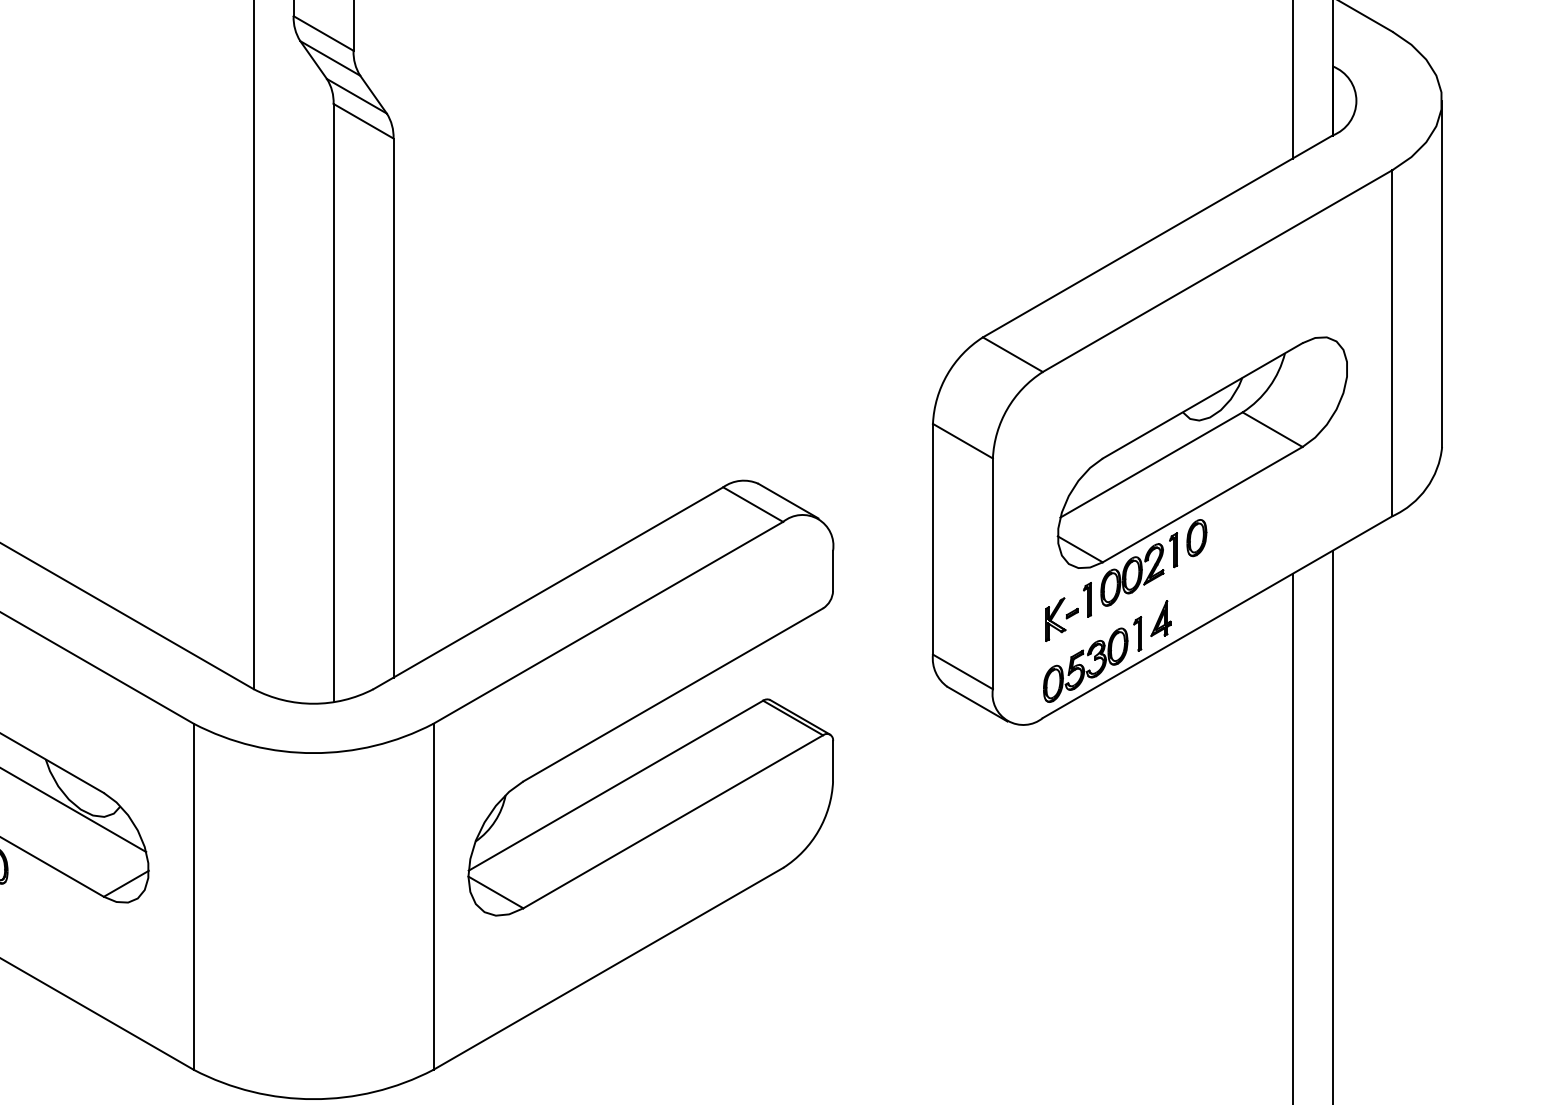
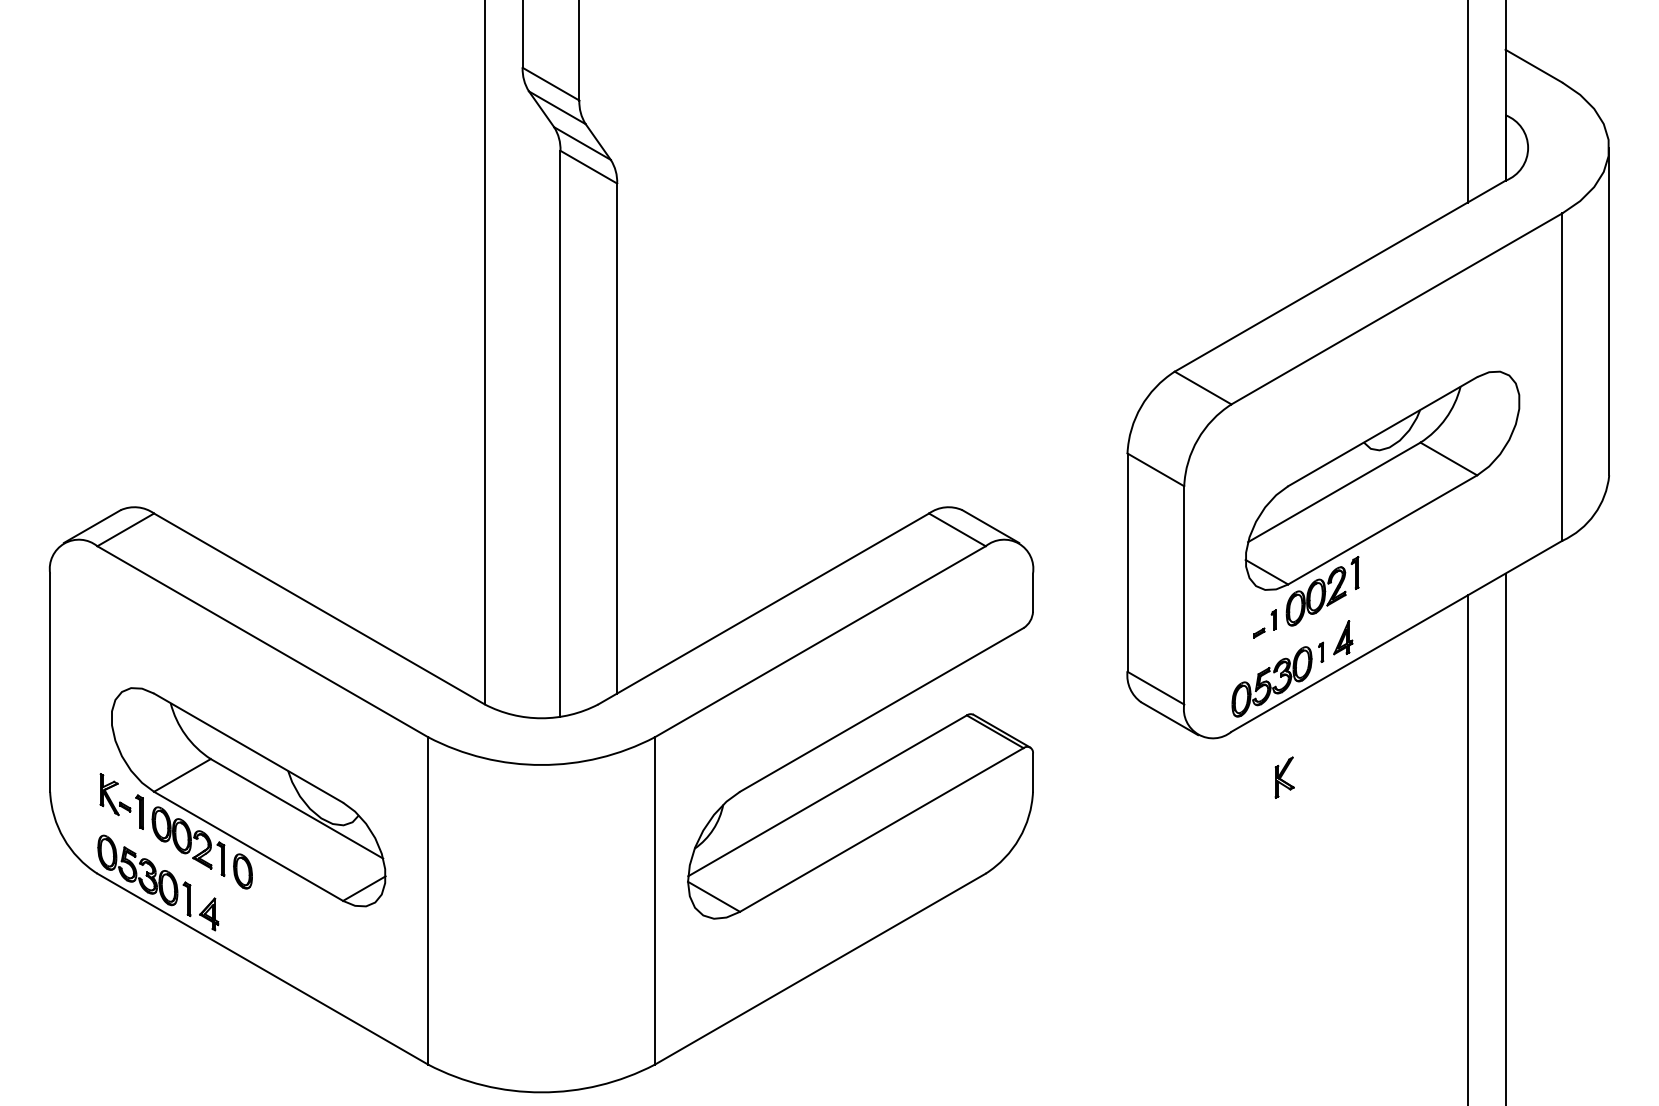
part: (1197, 538) -> (1377, 561), removed
part: (1087, 599) -> (1273, 619), size x0.6
part: (1055, 619) -> (1284, 777), moved
part: (1136, 634) -> (1320, 652), size x0.6

